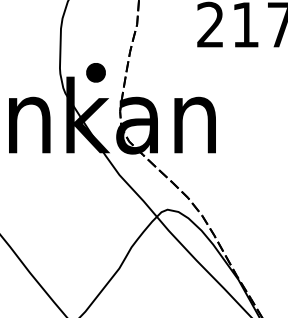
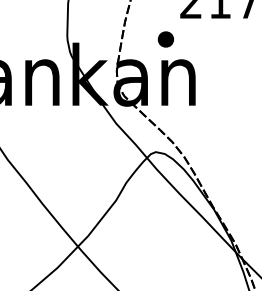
part: (95, 72) -> (165, 39), moved

